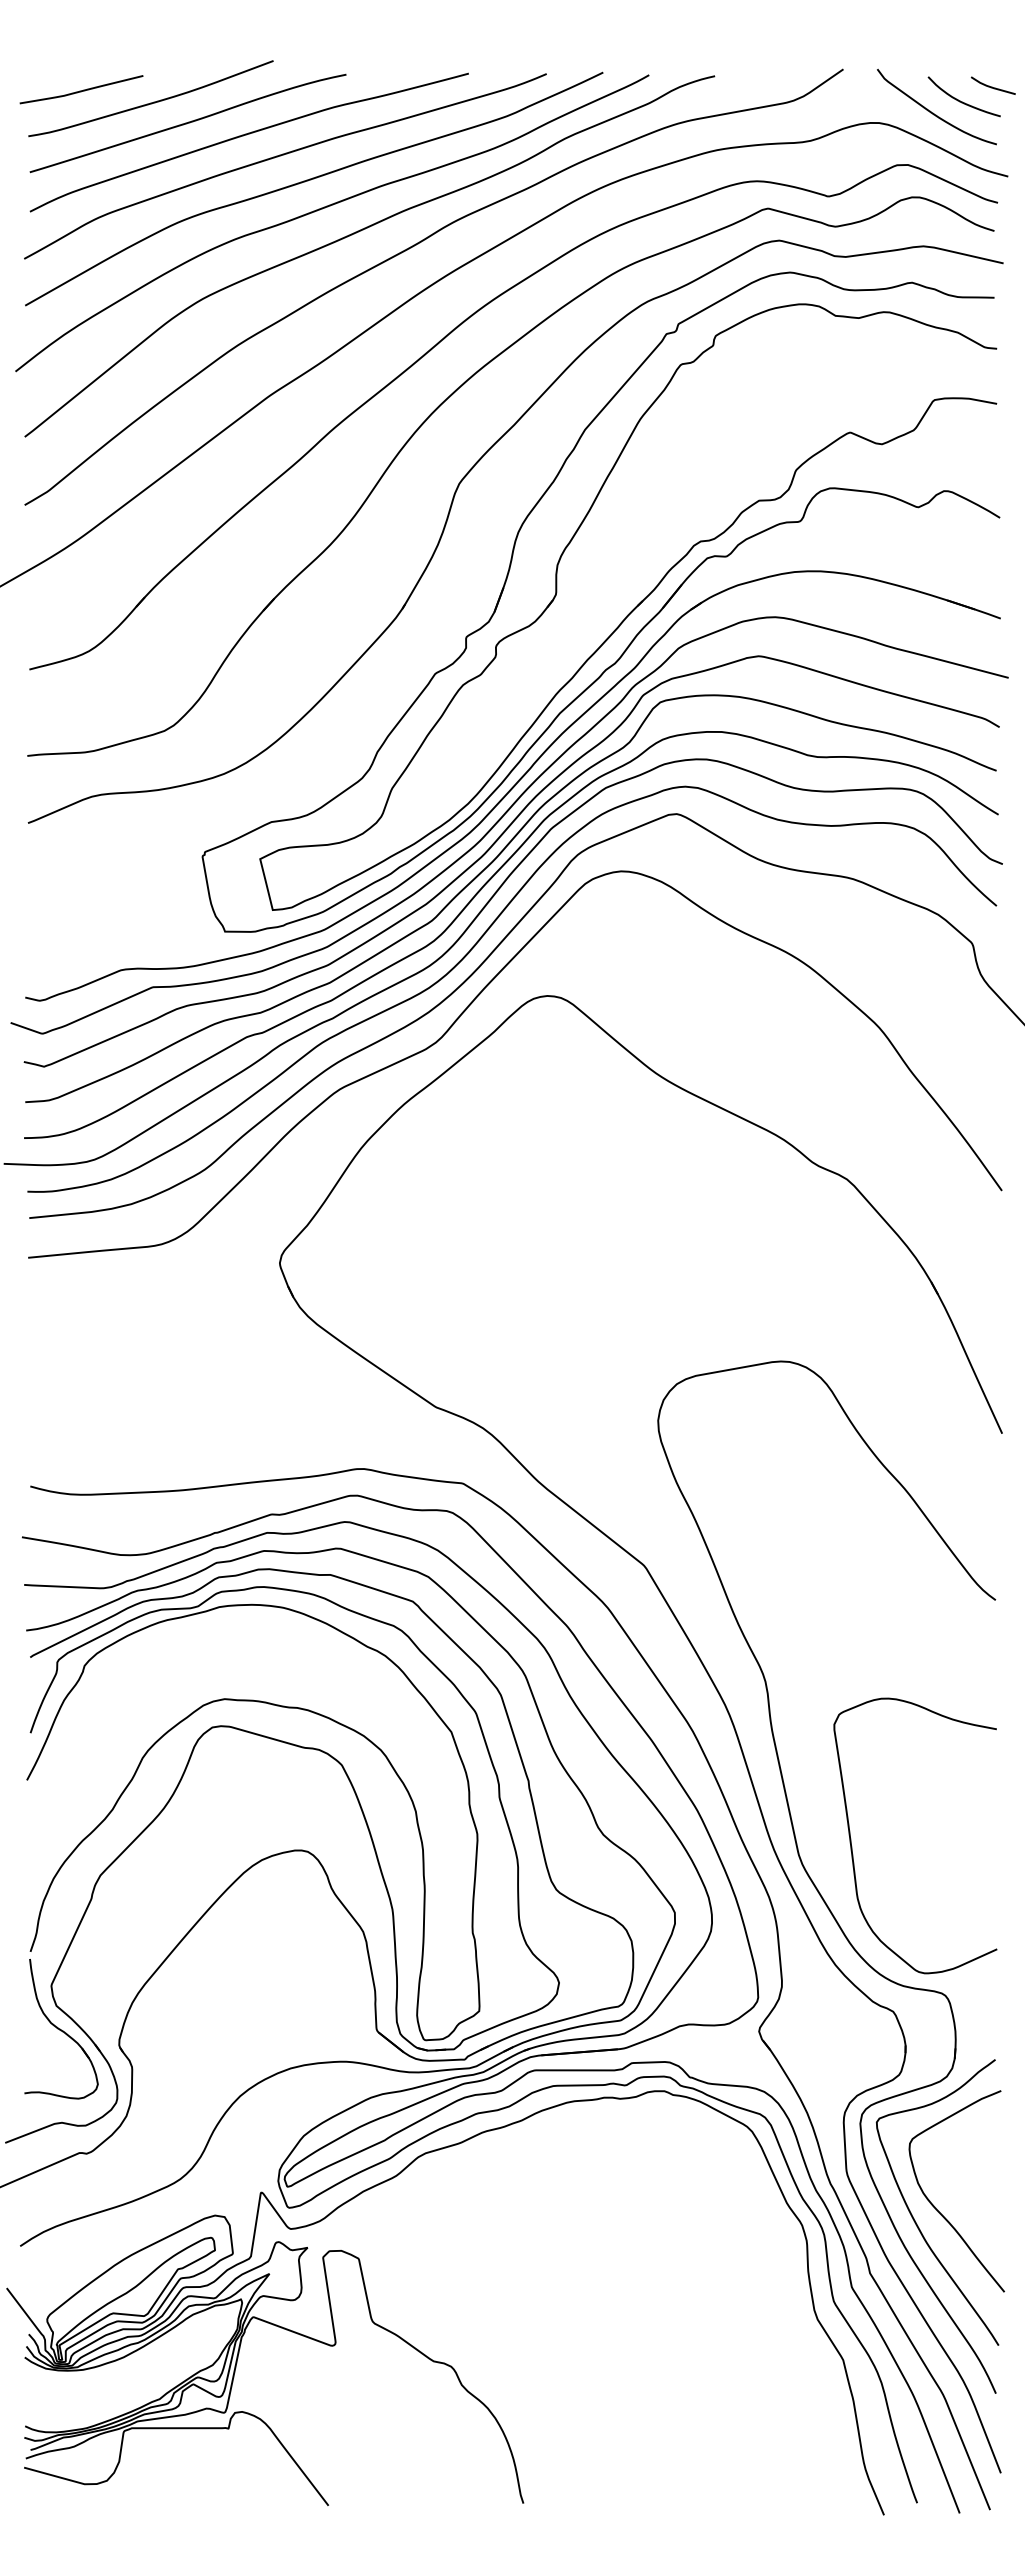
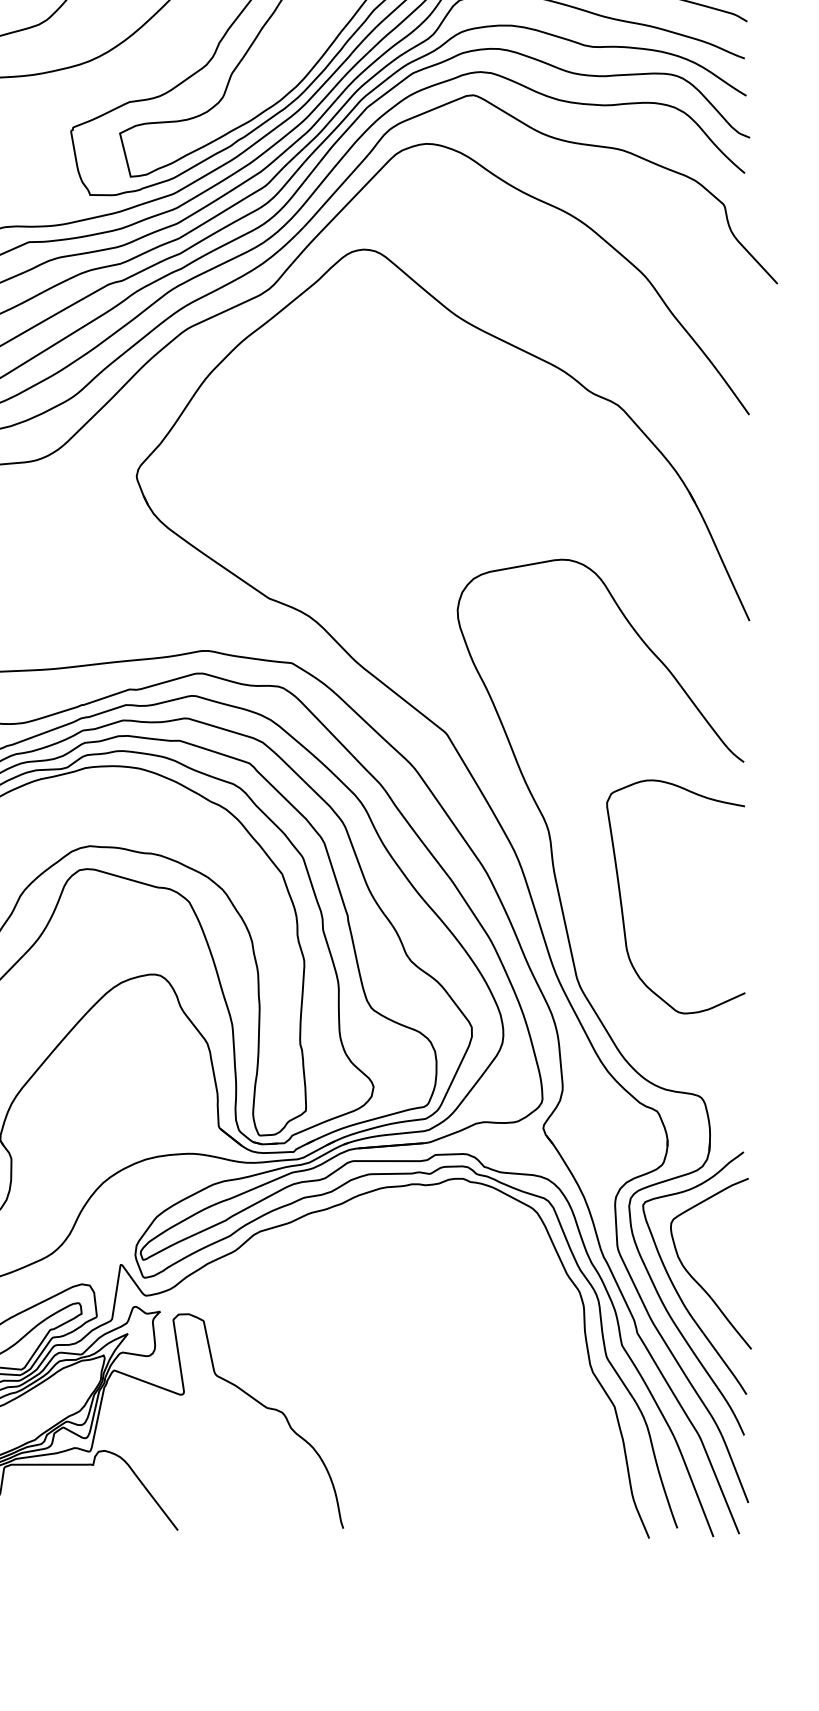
curve: (852, 1846) -> (622, 905), moved

